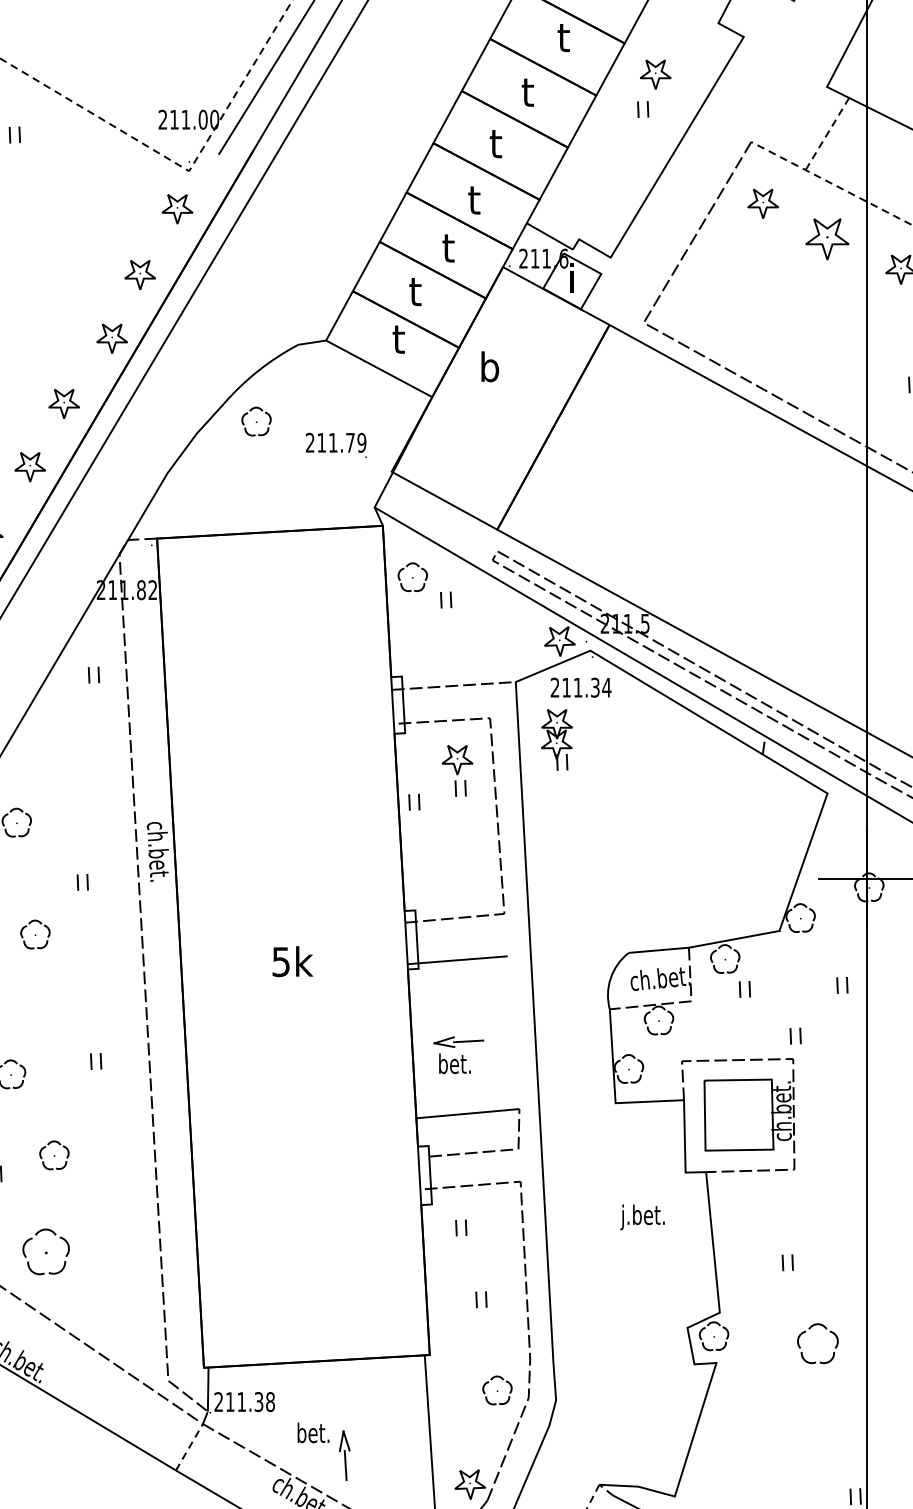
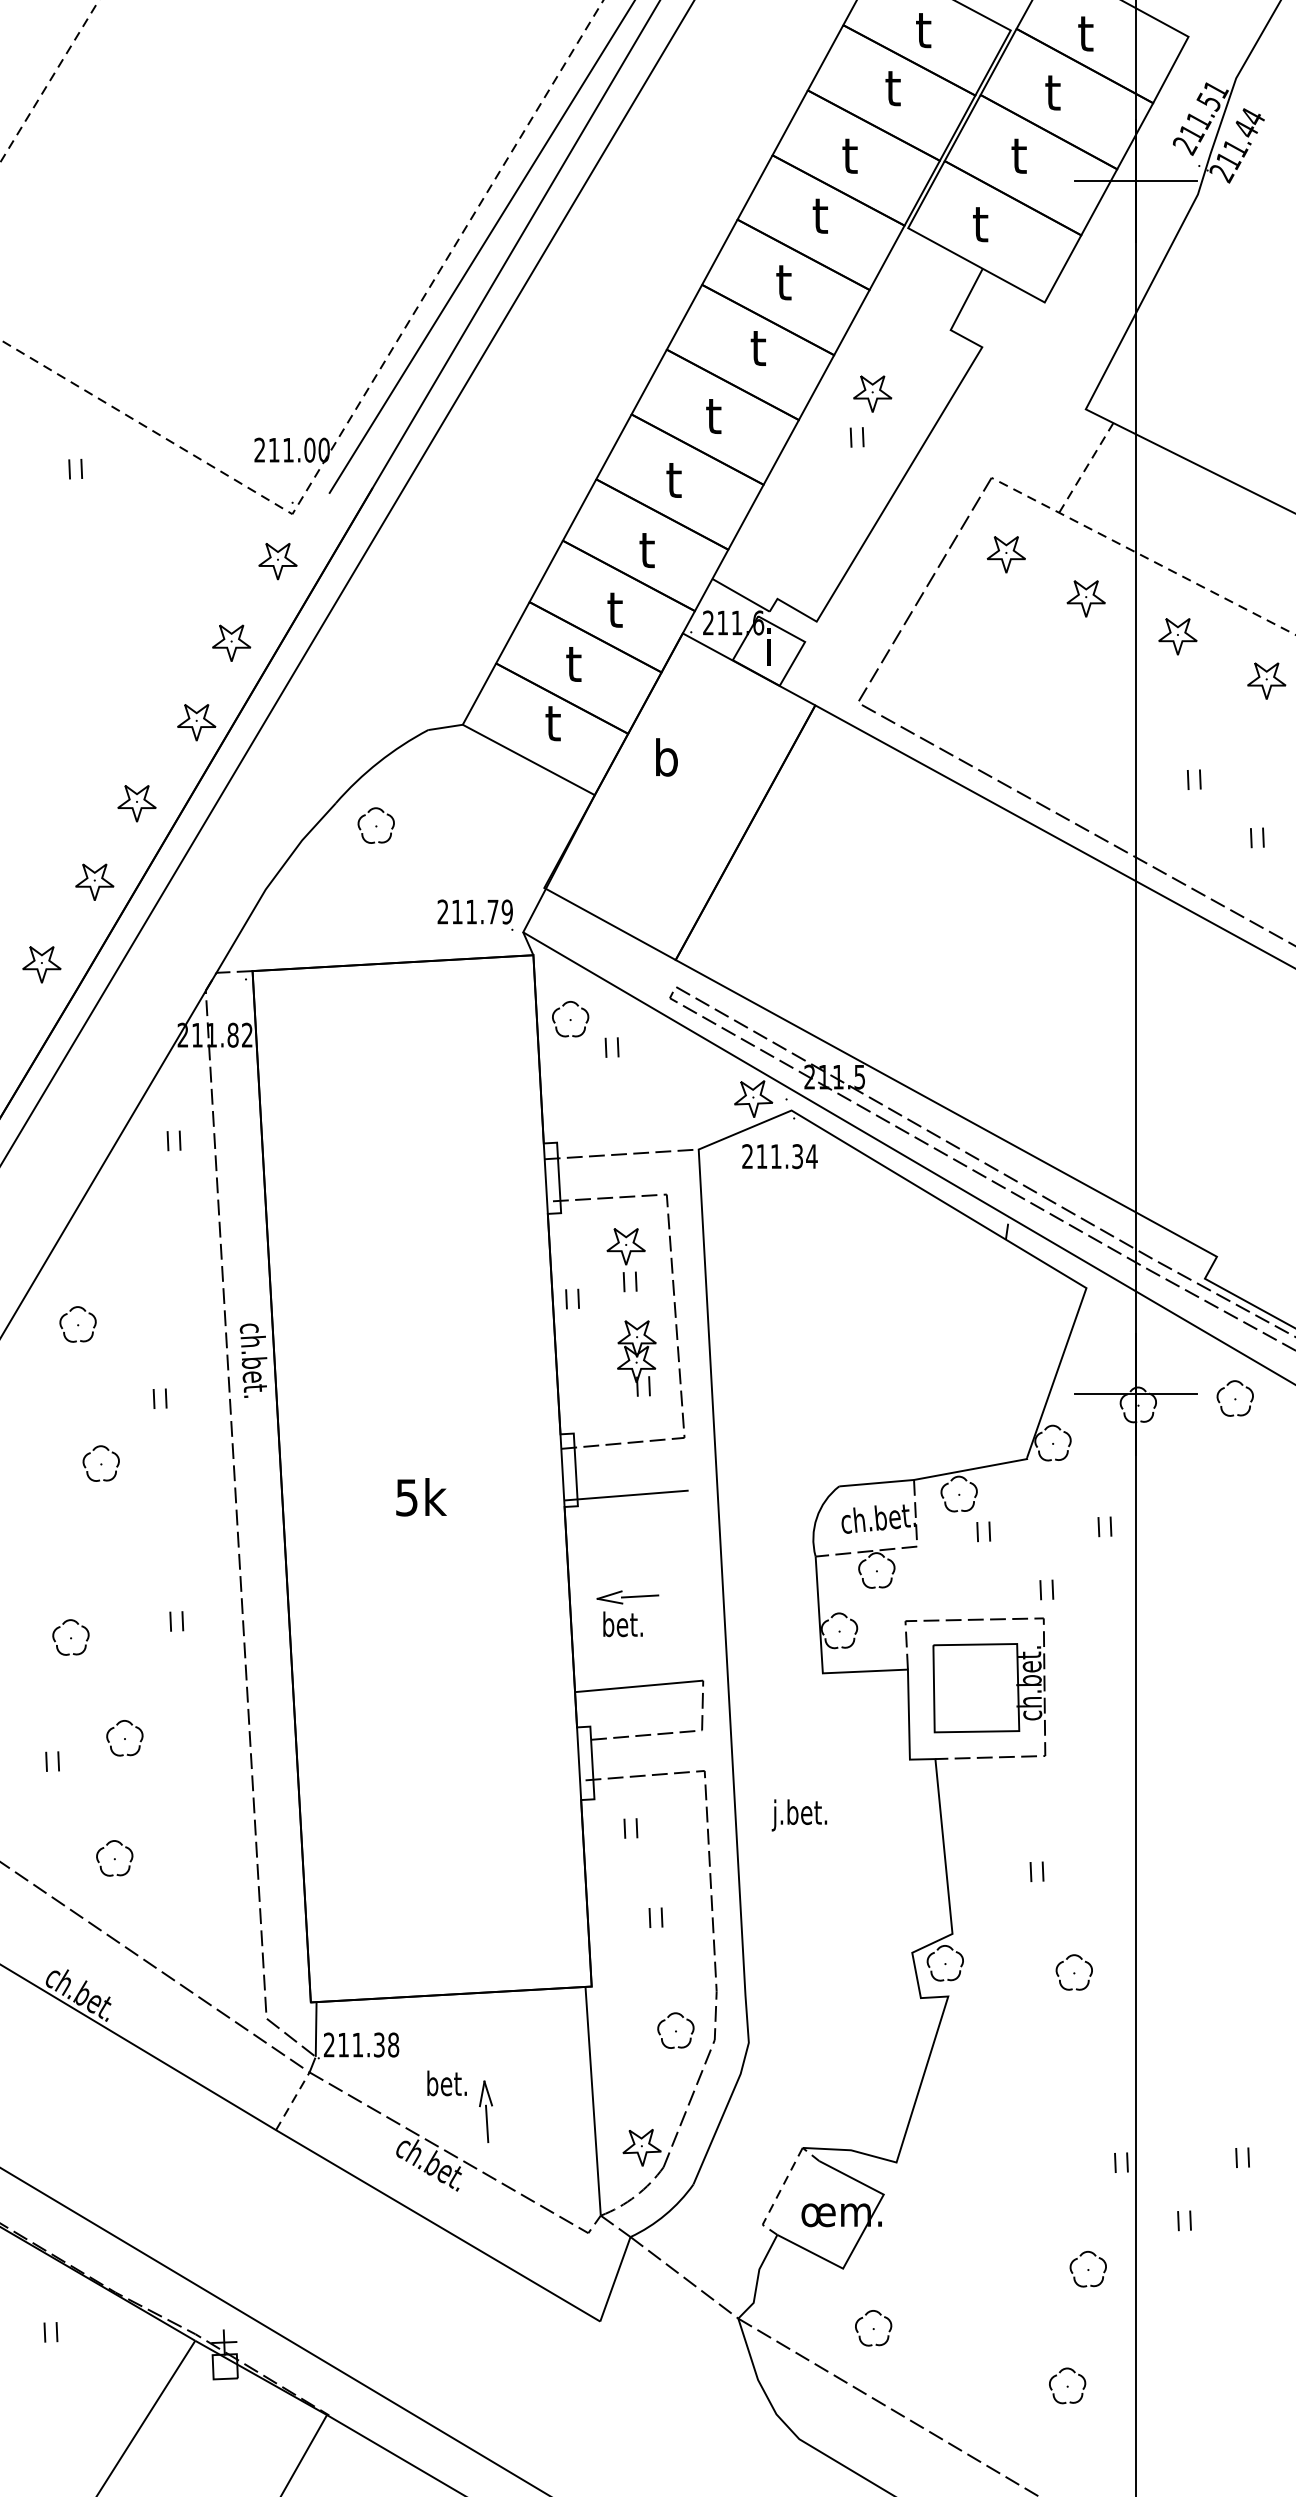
part: (826, 239) -> (1085, 598), size x0.71
text: (336, 444) -> (475, 914), moved
part: (556, 739) -> (636, 1358), moved
text: (642, 1217) -> (799, 1815), moved
part: (46, 1252) -> (114, 1858), size x0.62
part: (817, 1343) -> (1073, 1972), size x0.71

